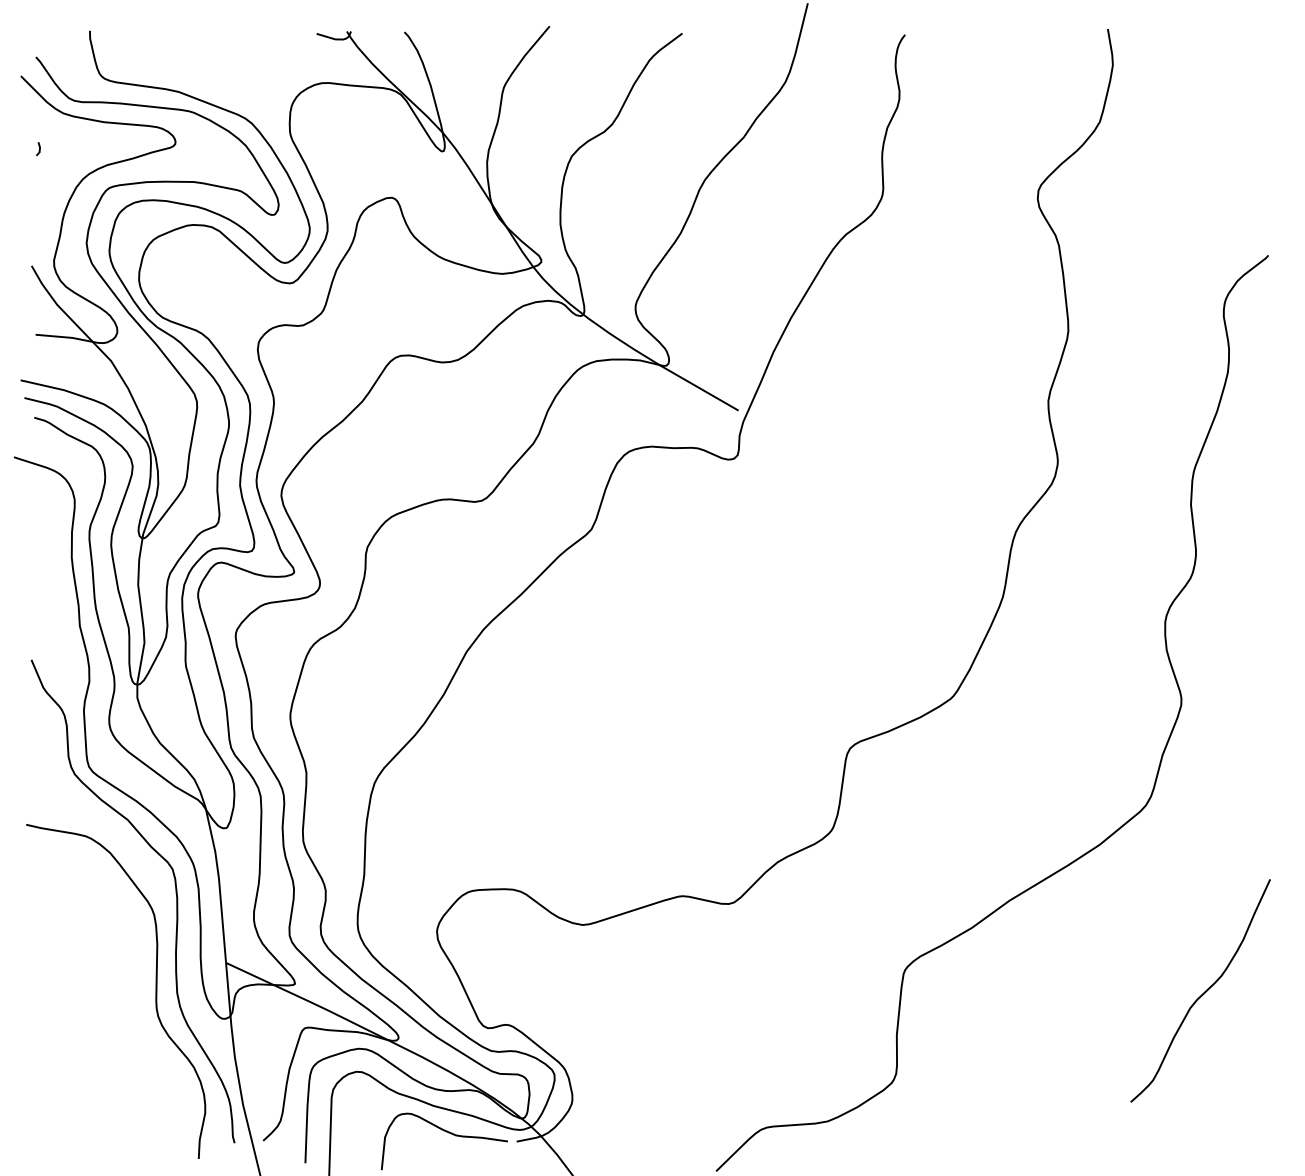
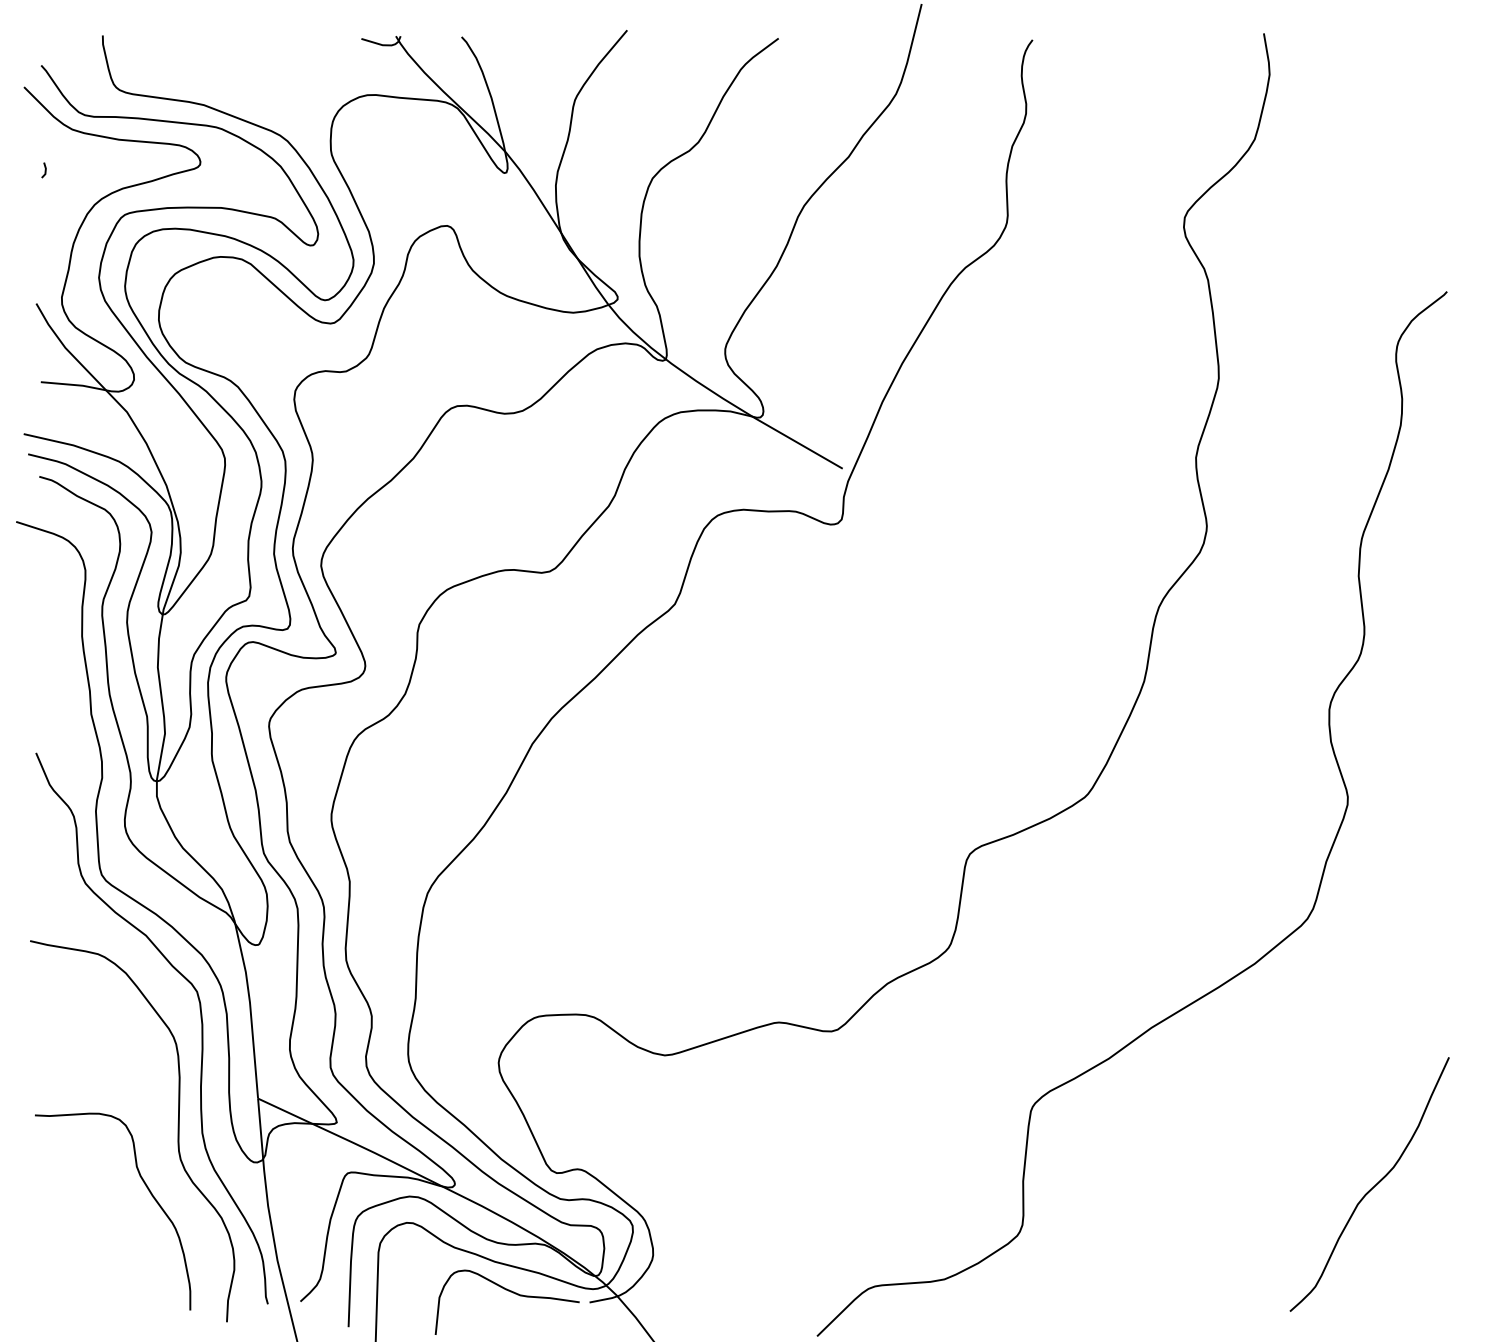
curve: (1202, 993) -> (1371, 1187), moved
curve: (129, 1042) -> (147, 1189), added

